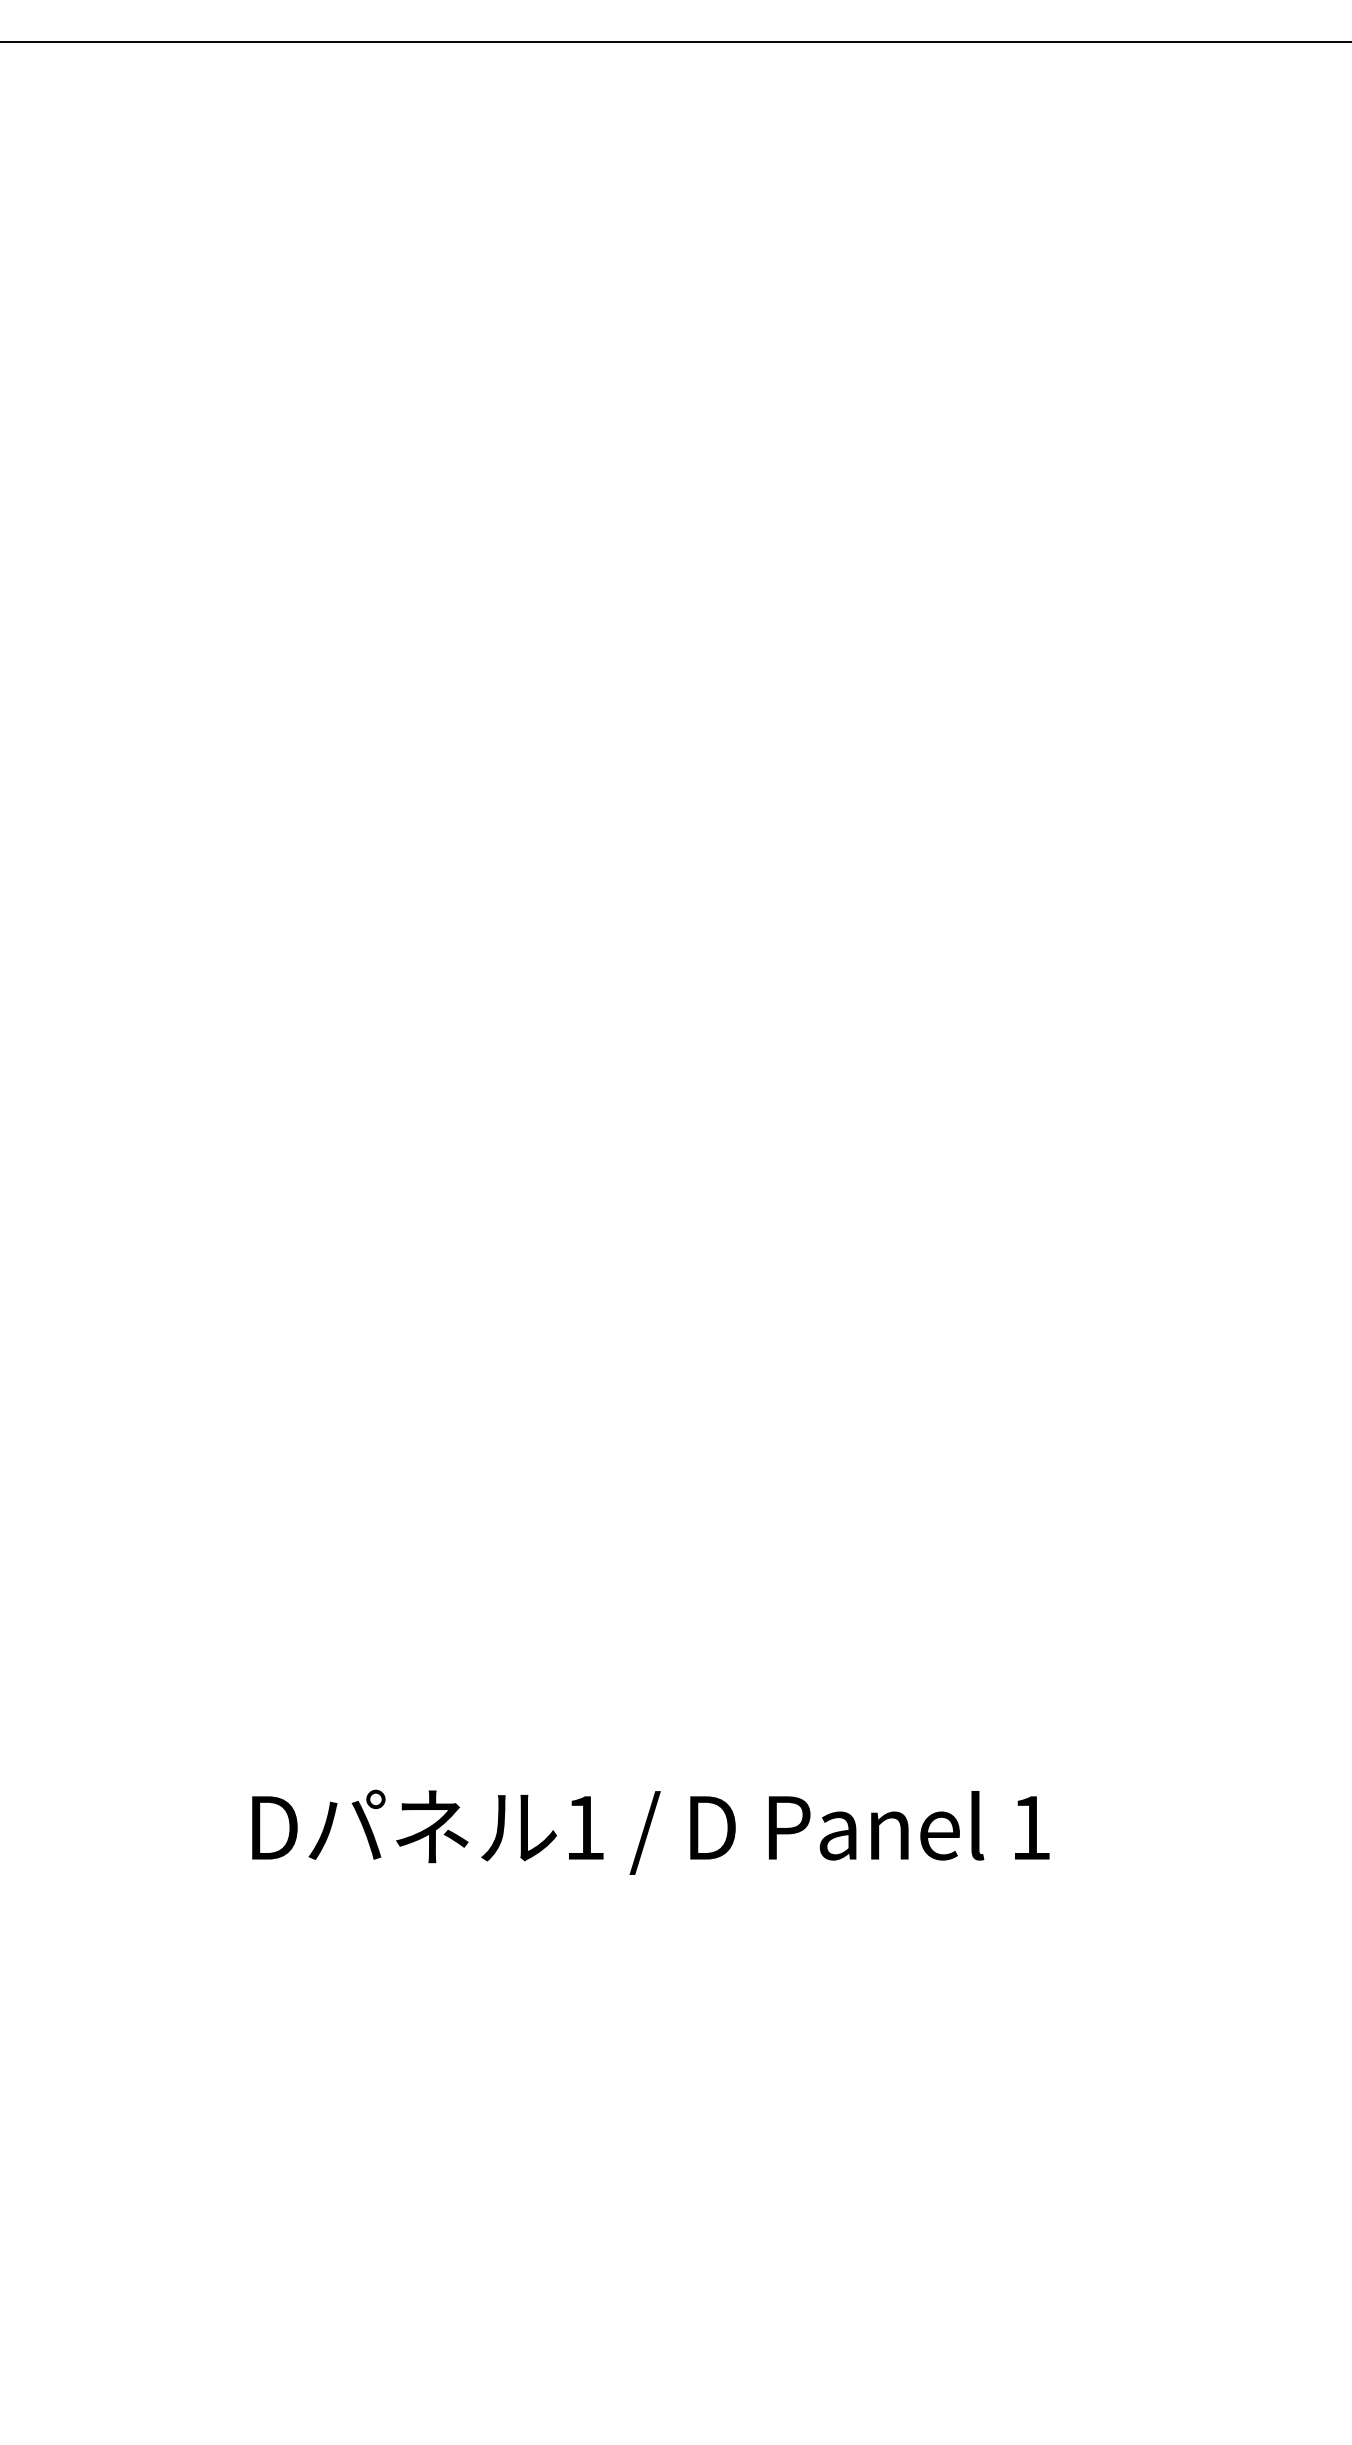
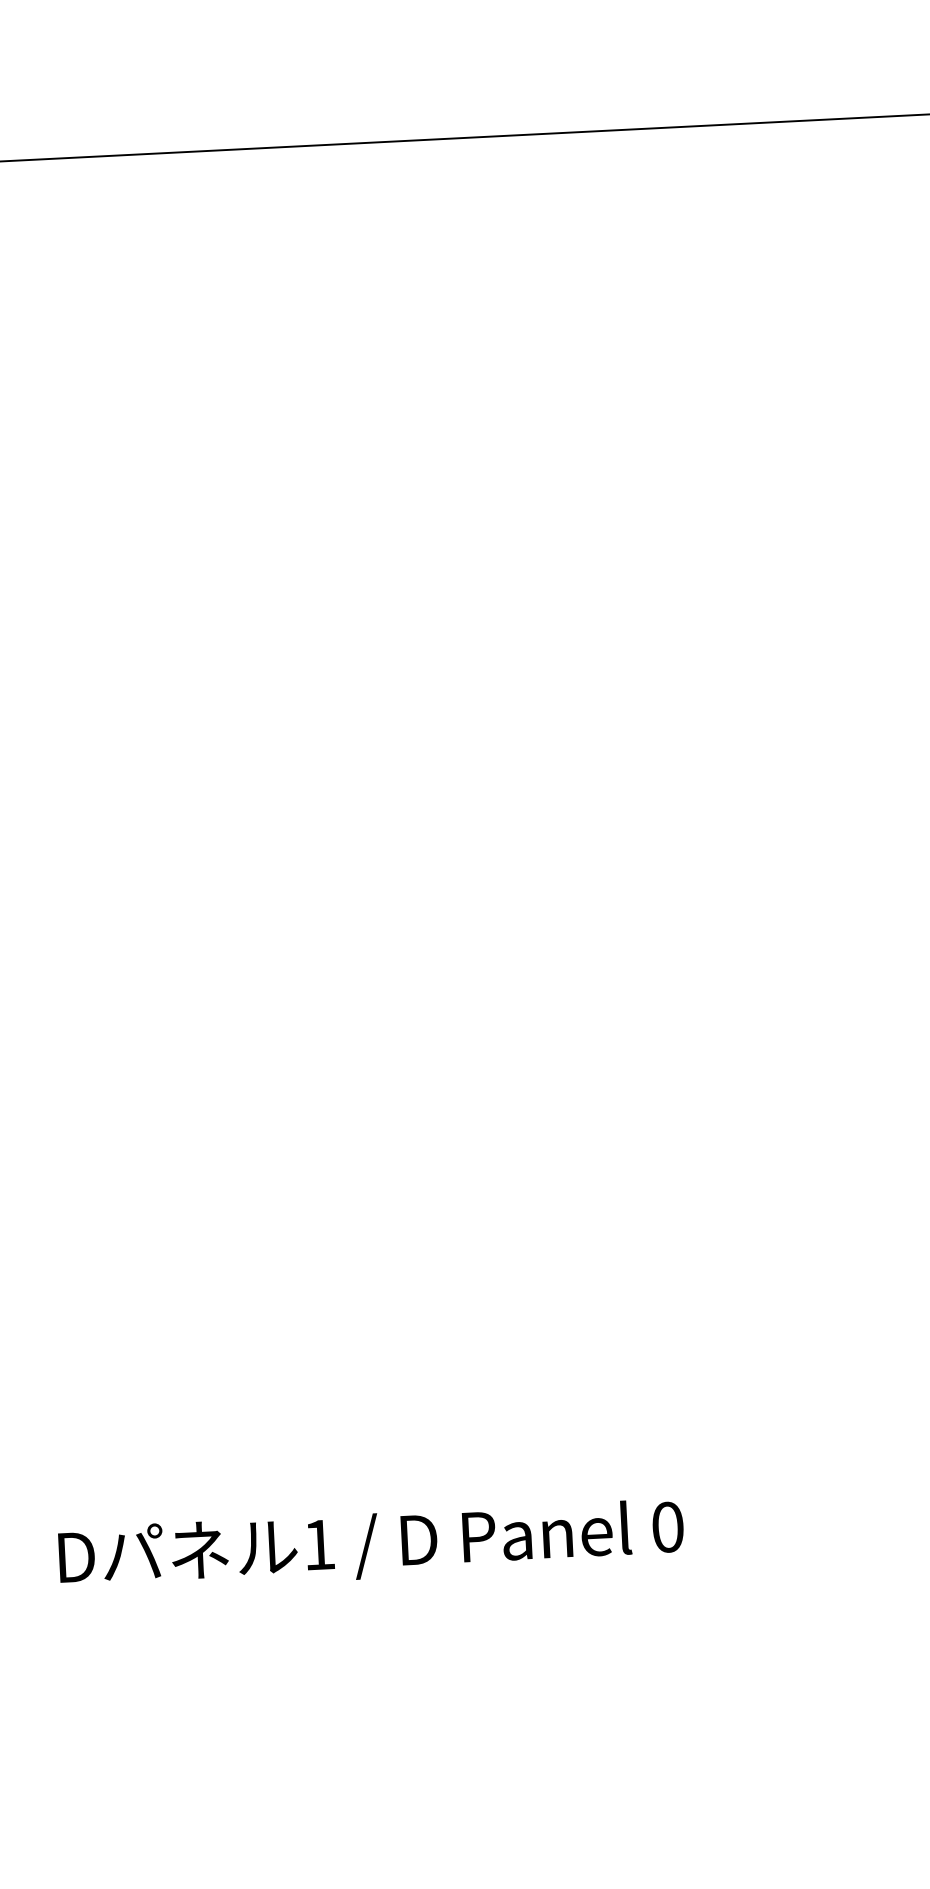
text: (1030, 1827) -> (667, 1527), 1 -> 0

